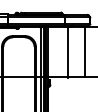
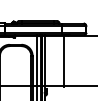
line: (85, 52) -> (82, 61), removed

